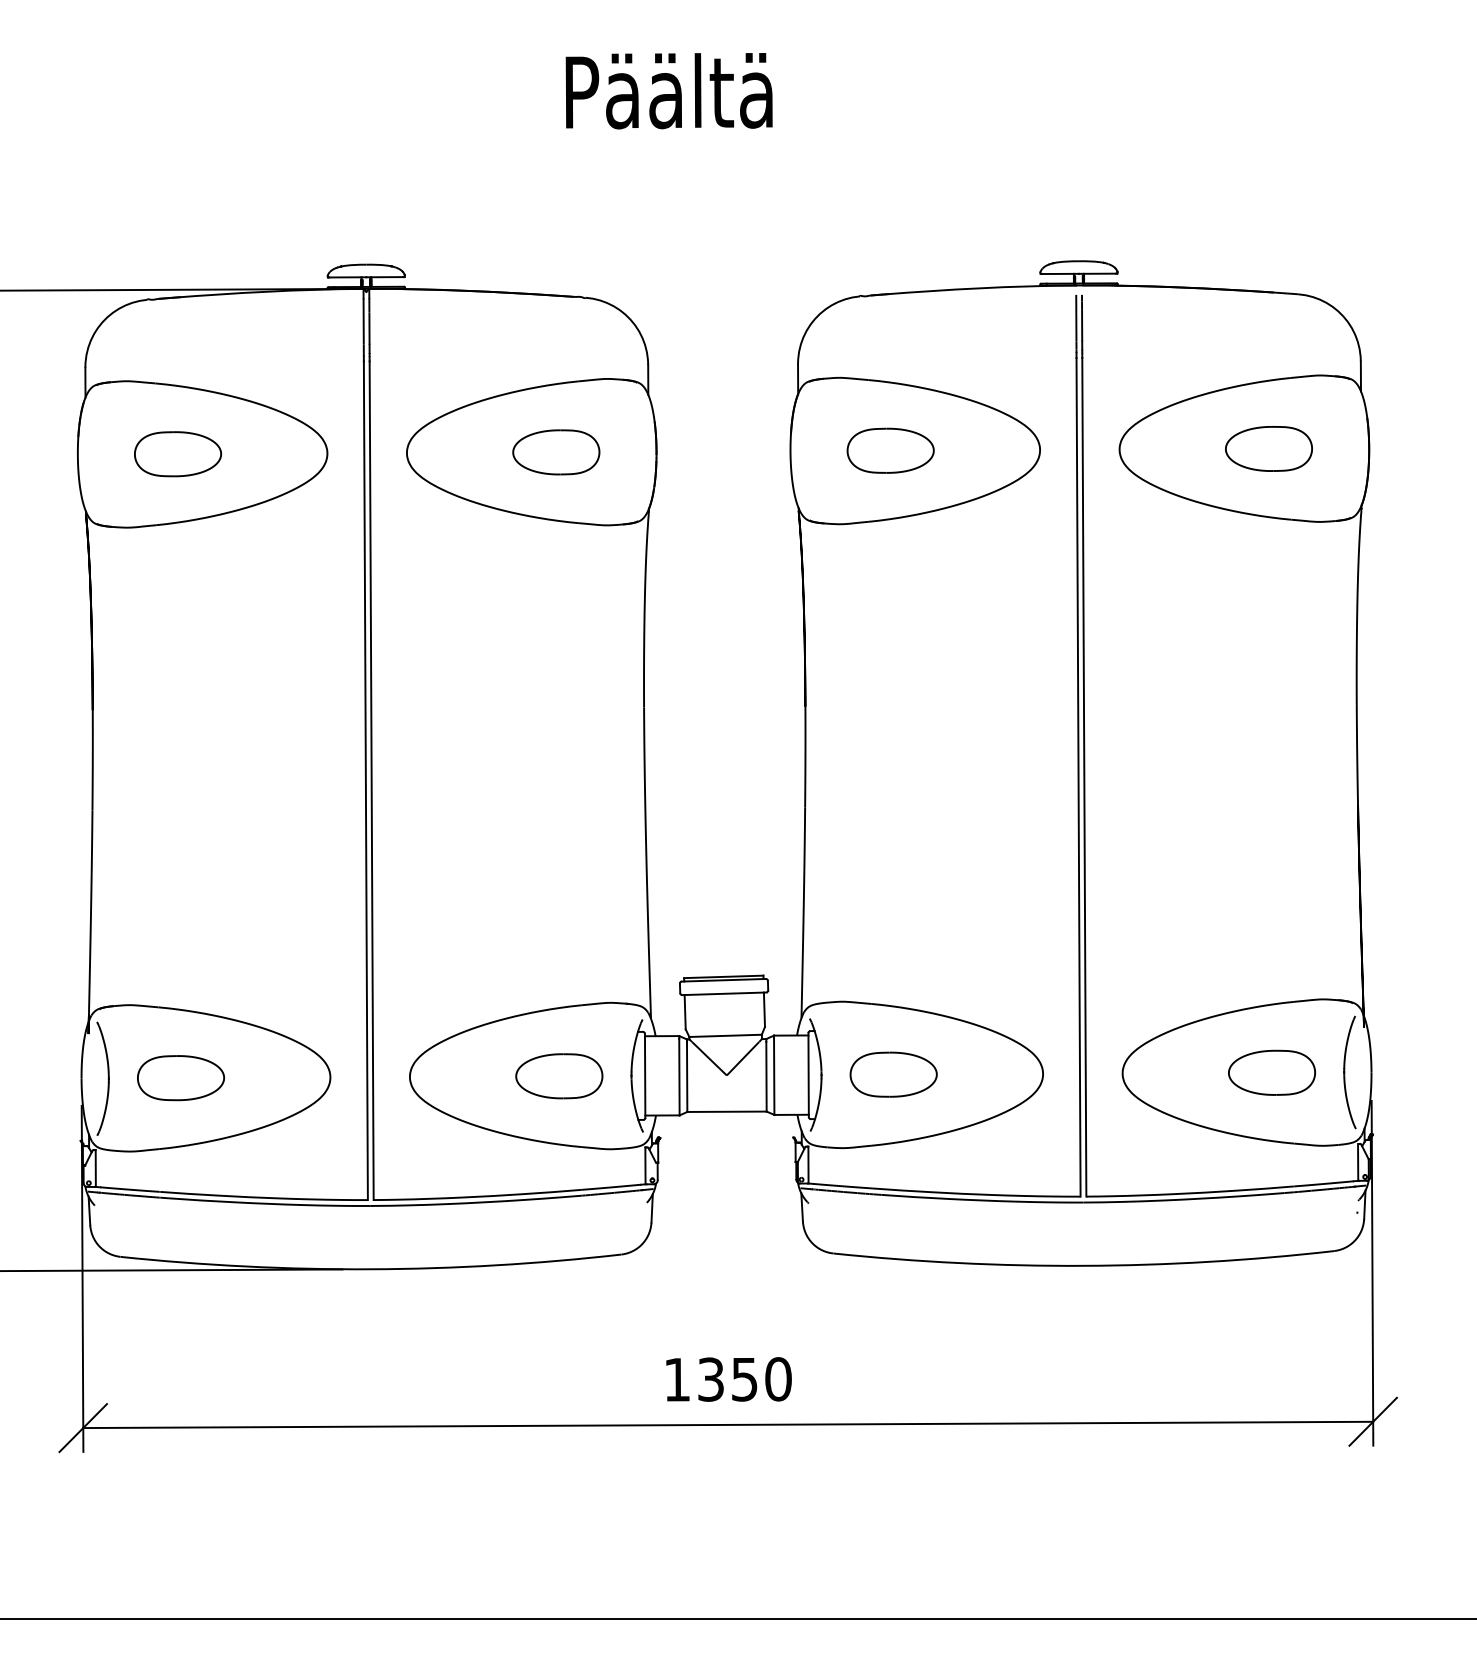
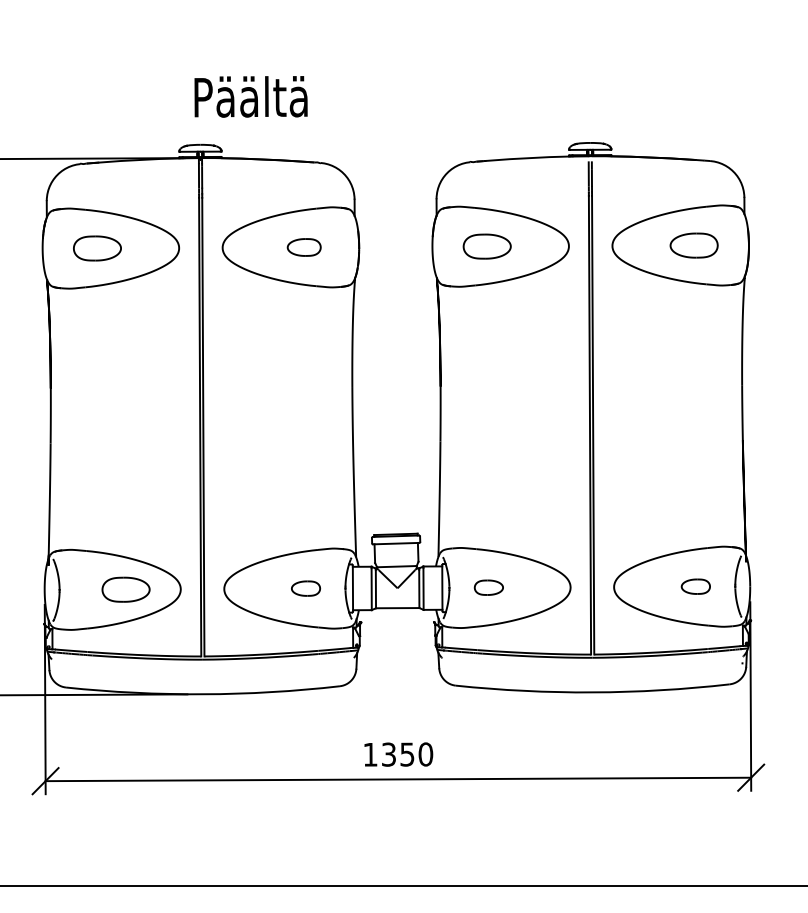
text: (668, 90) -> (250, 96), moved
part: (554, 452) -> (303, 247), size x0.7
part: (1271, 1072) -> (695, 586), size x0.6
part: (892, 1074) -> (488, 587), size x0.6
part: (558, 1075) -> (305, 588), size x0.6
part: (179, 1077) -> (125, 589), moved

